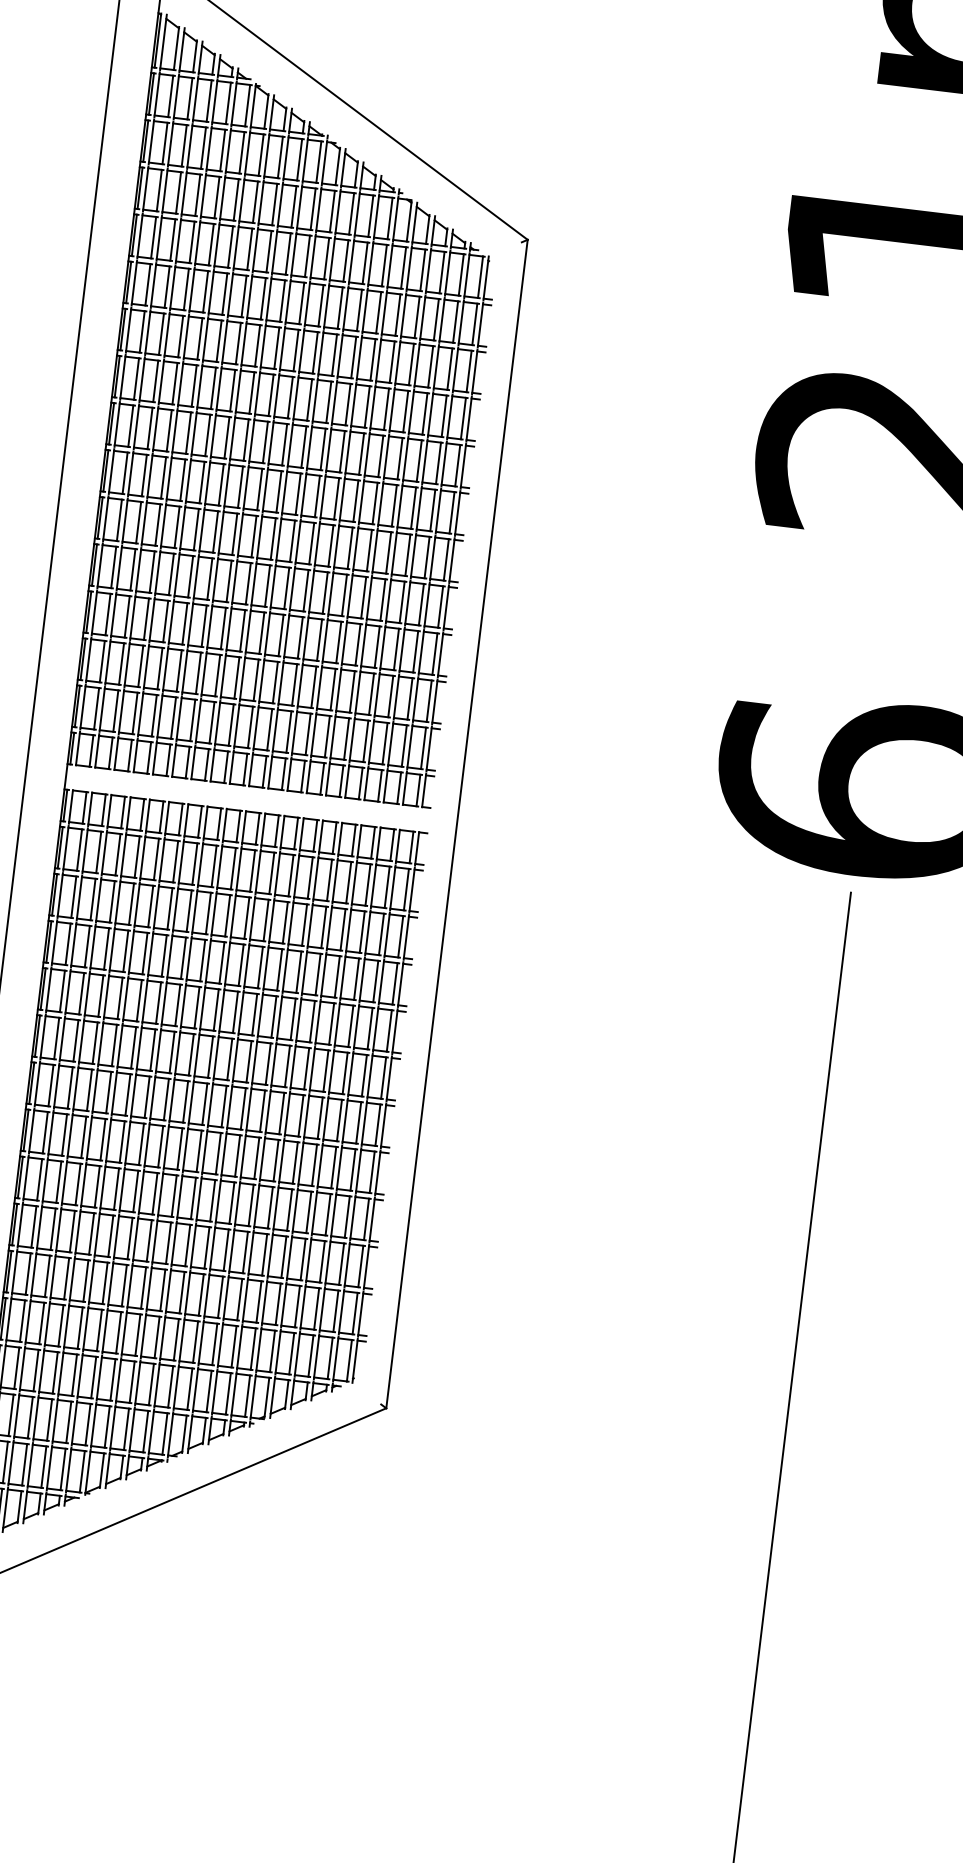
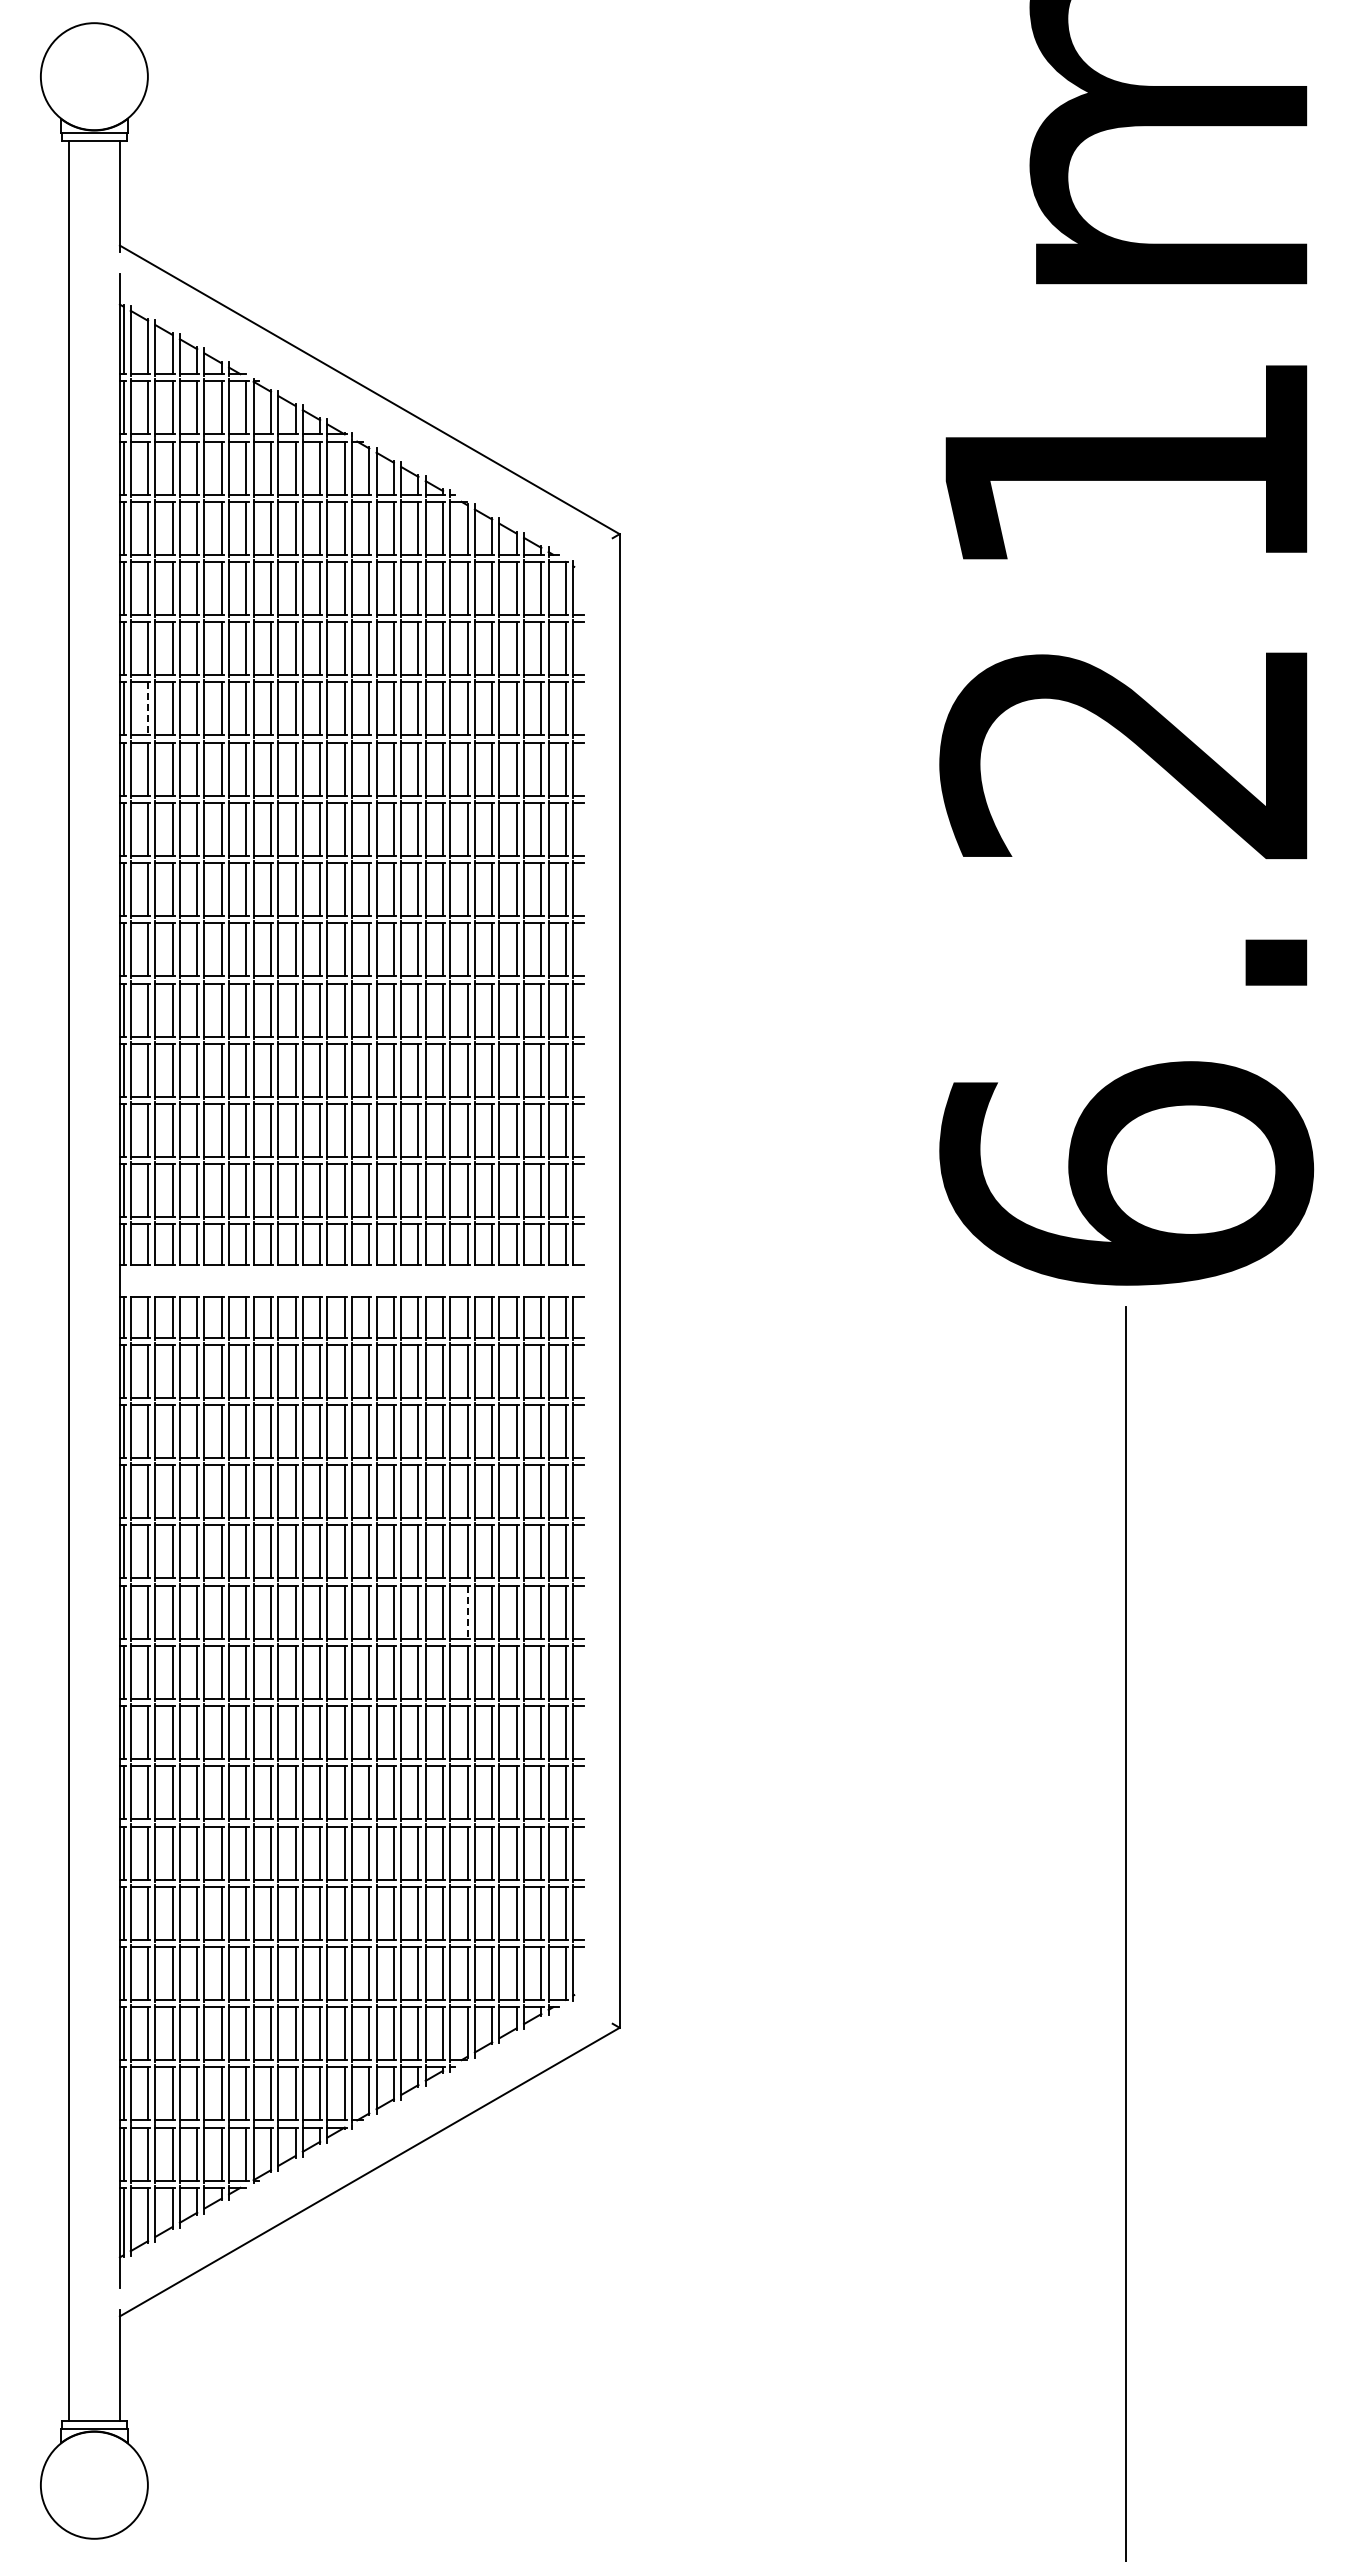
line: (142, 332) -> (148, 709), solid -> dashed
line: (306, 1068) -> (467, 1612), solid -> dashed

